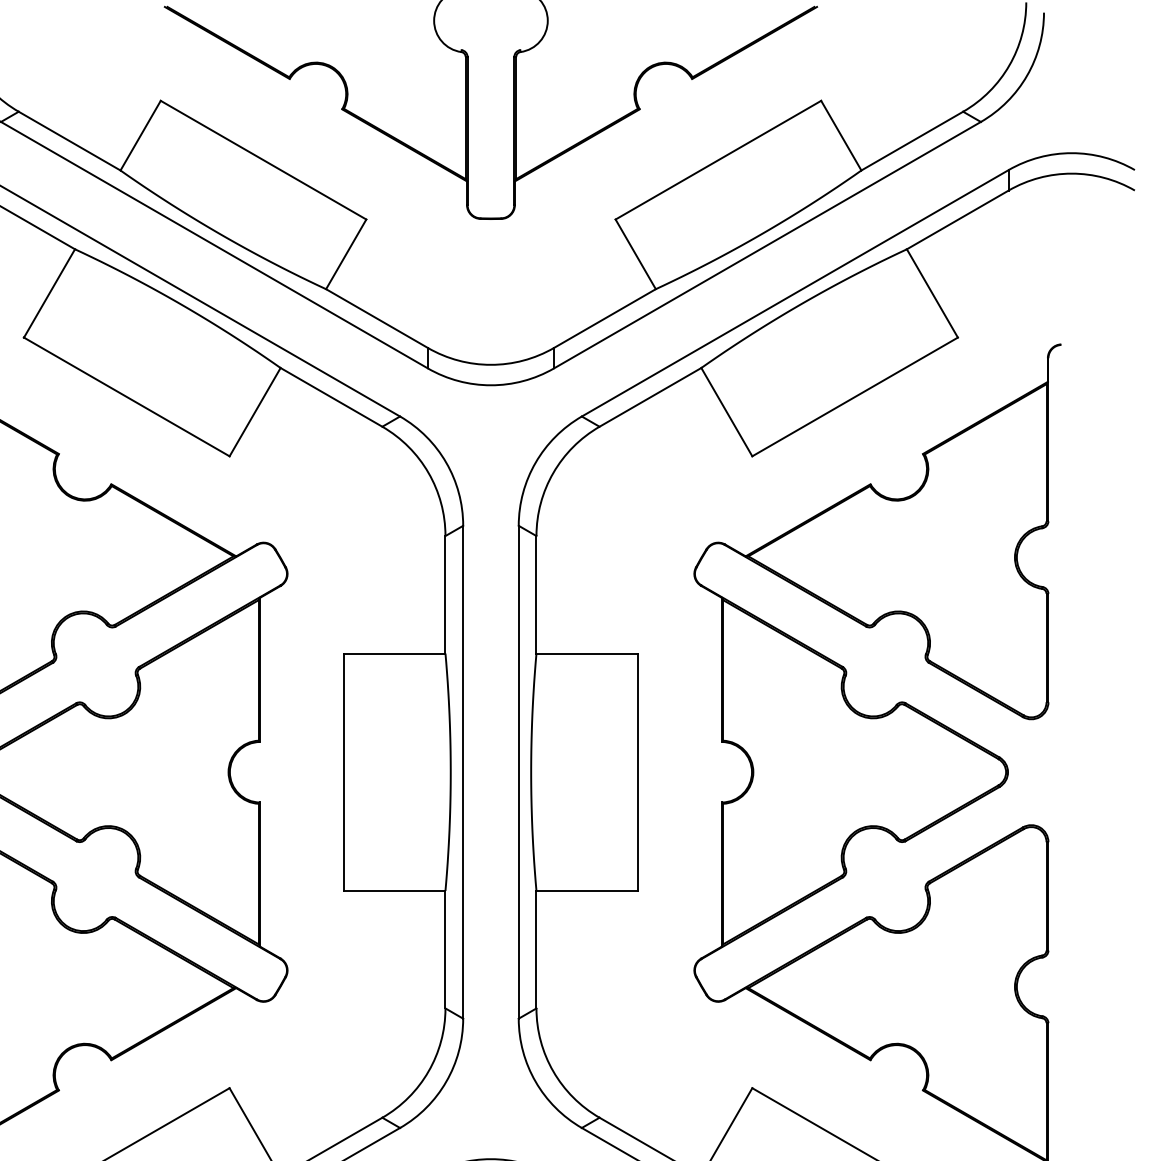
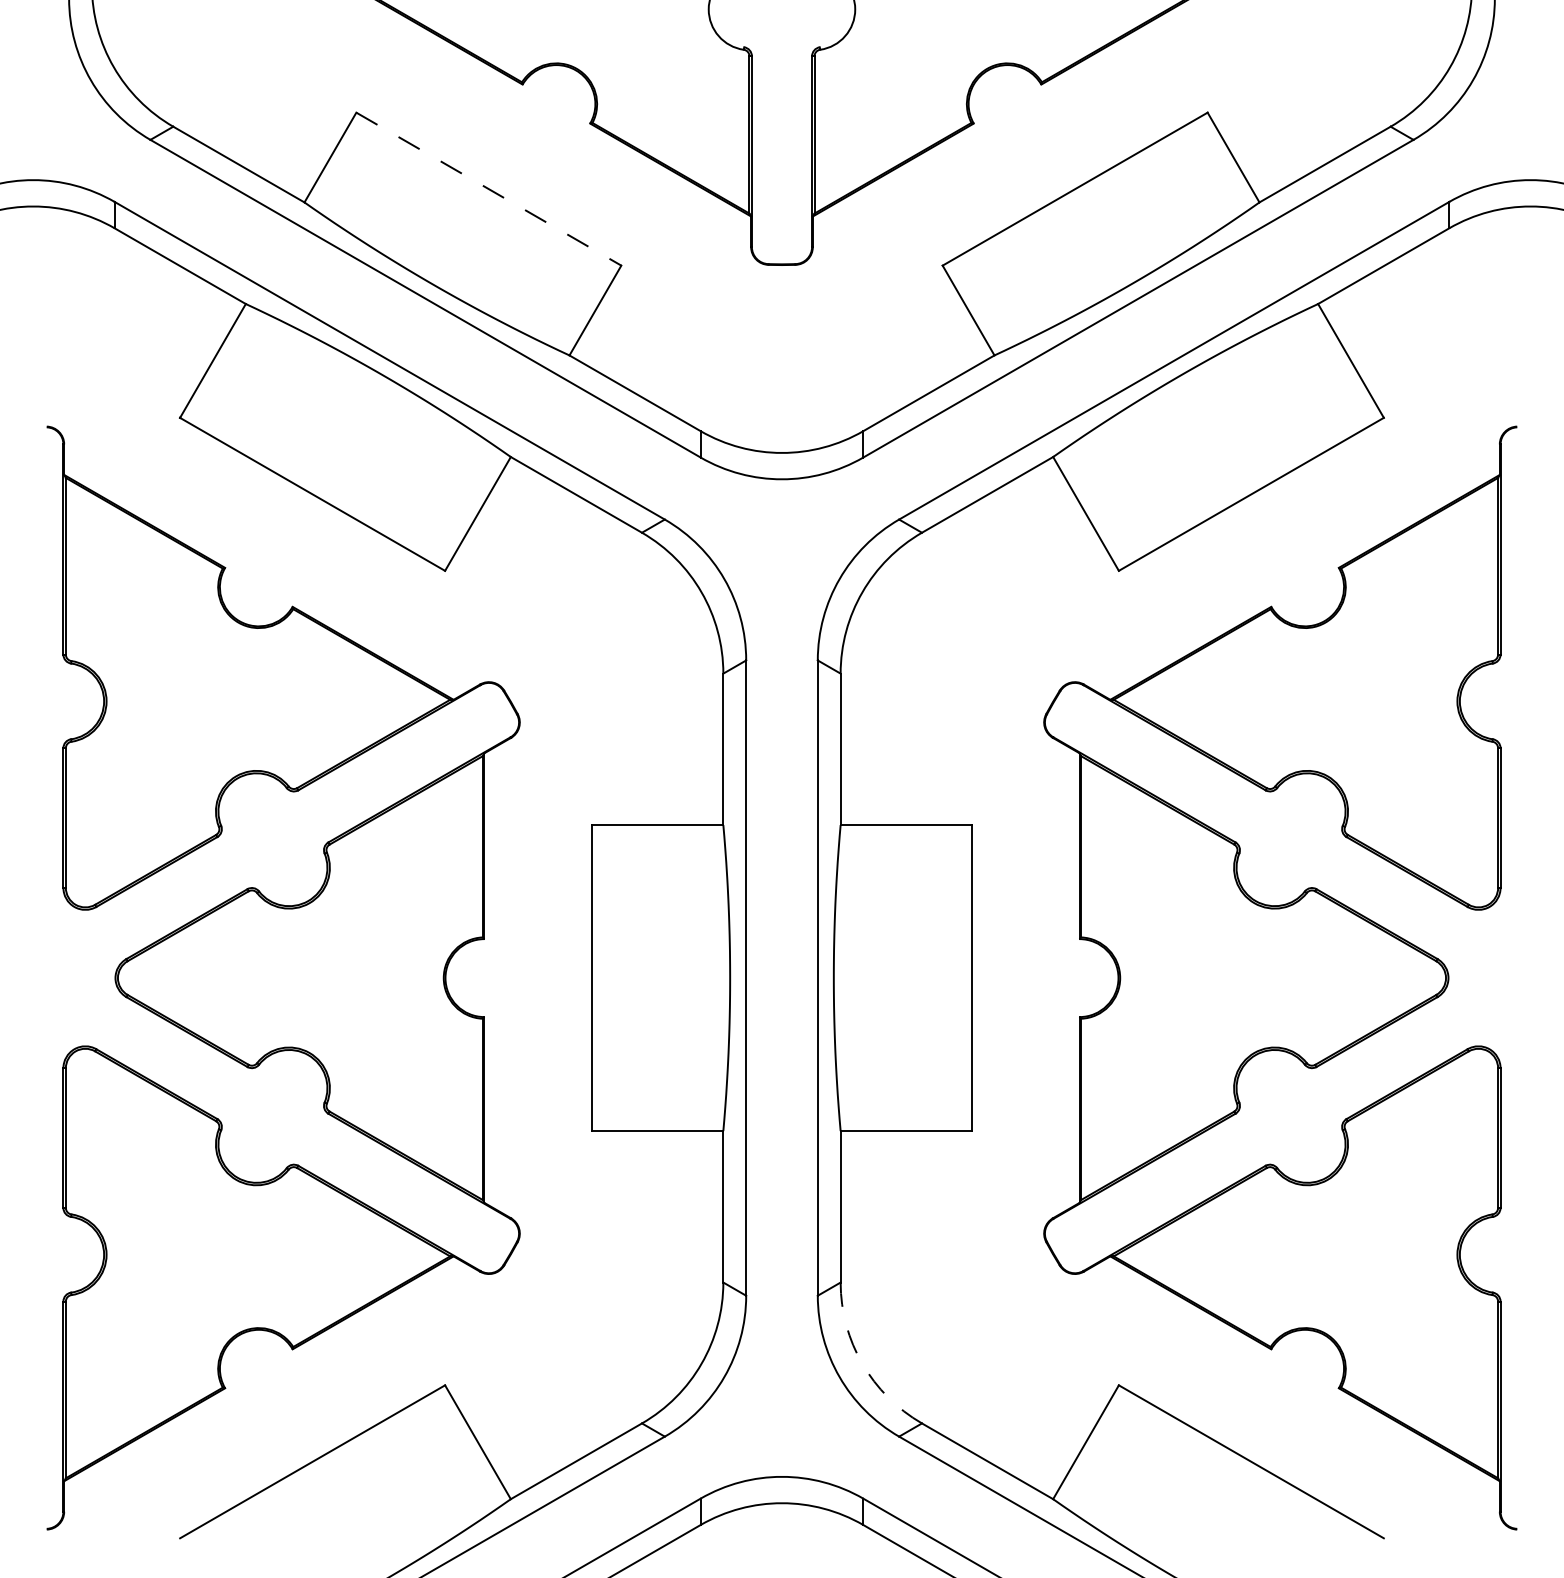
line: (263, 160) -> (488, 189), solid -> dashed
arc: (553, 1071) -> (862, 1363), solid -> dashed

